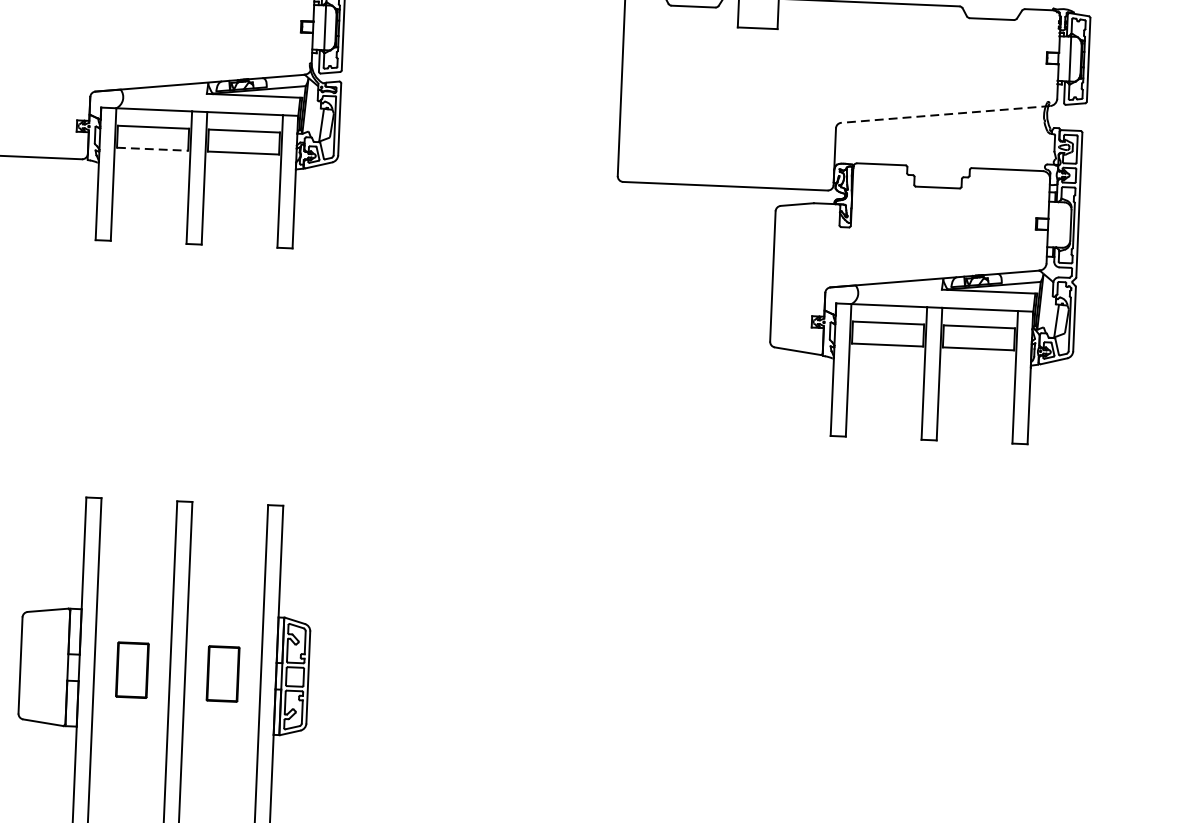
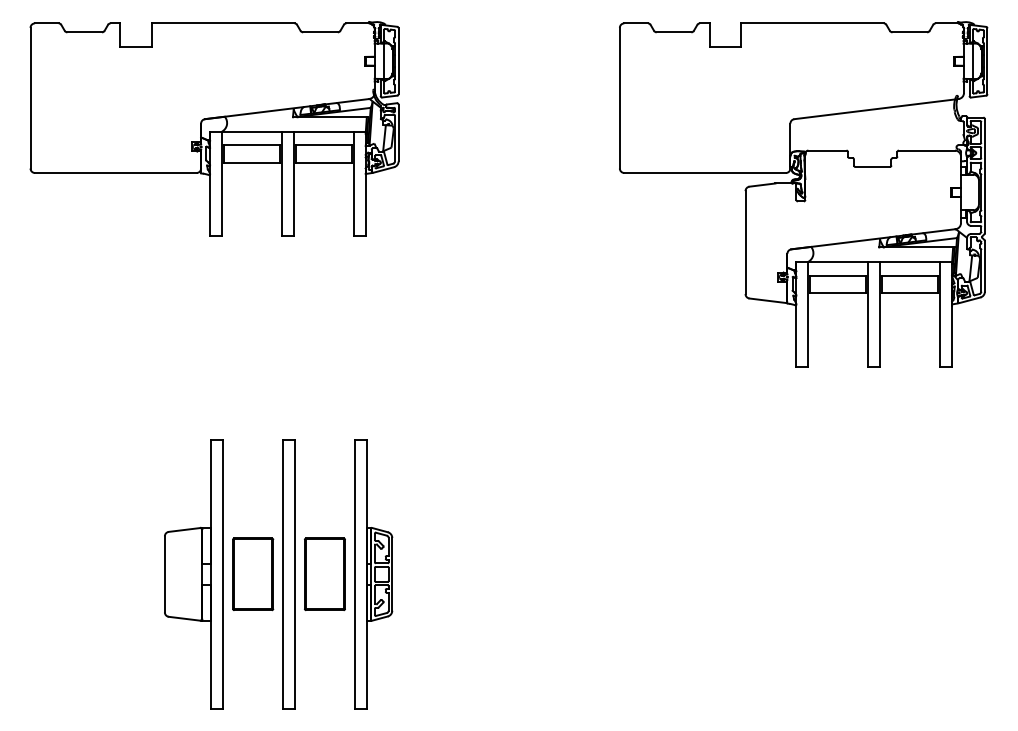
line: (945, 114) -> (876, 109), dashed -> solid
line: (153, 148) -> (252, 162), dashed -> solid
part: (132, 670) -> (253, 574), size x1.67
part: (222, 674) -> (324, 574), size x1.67

